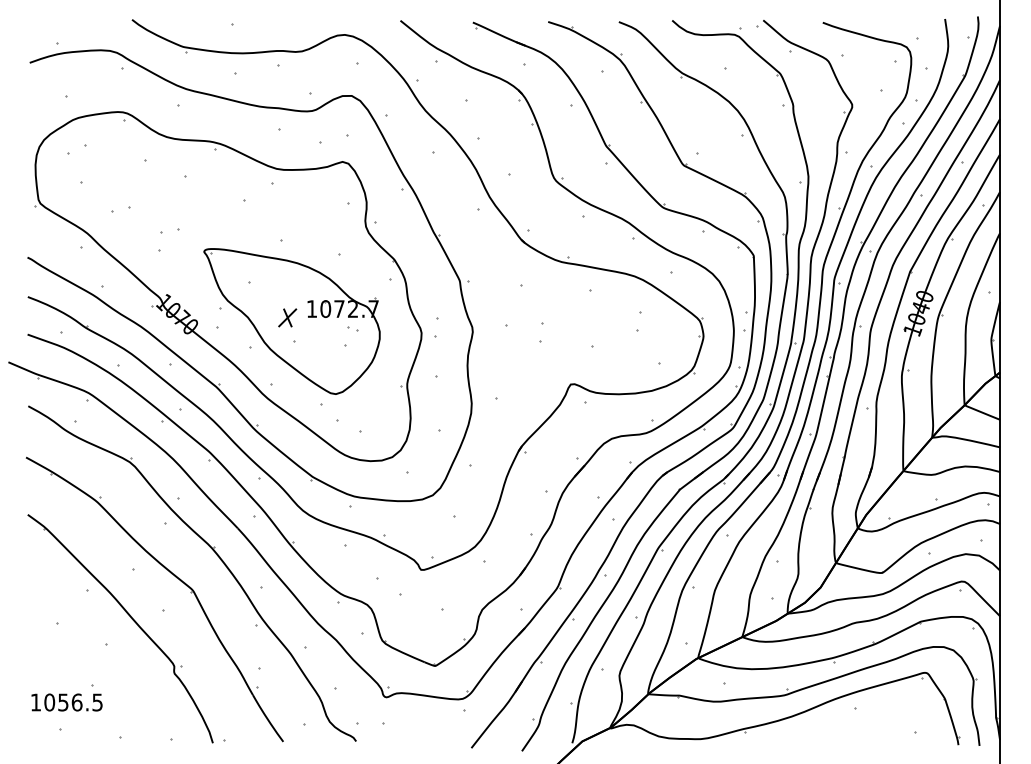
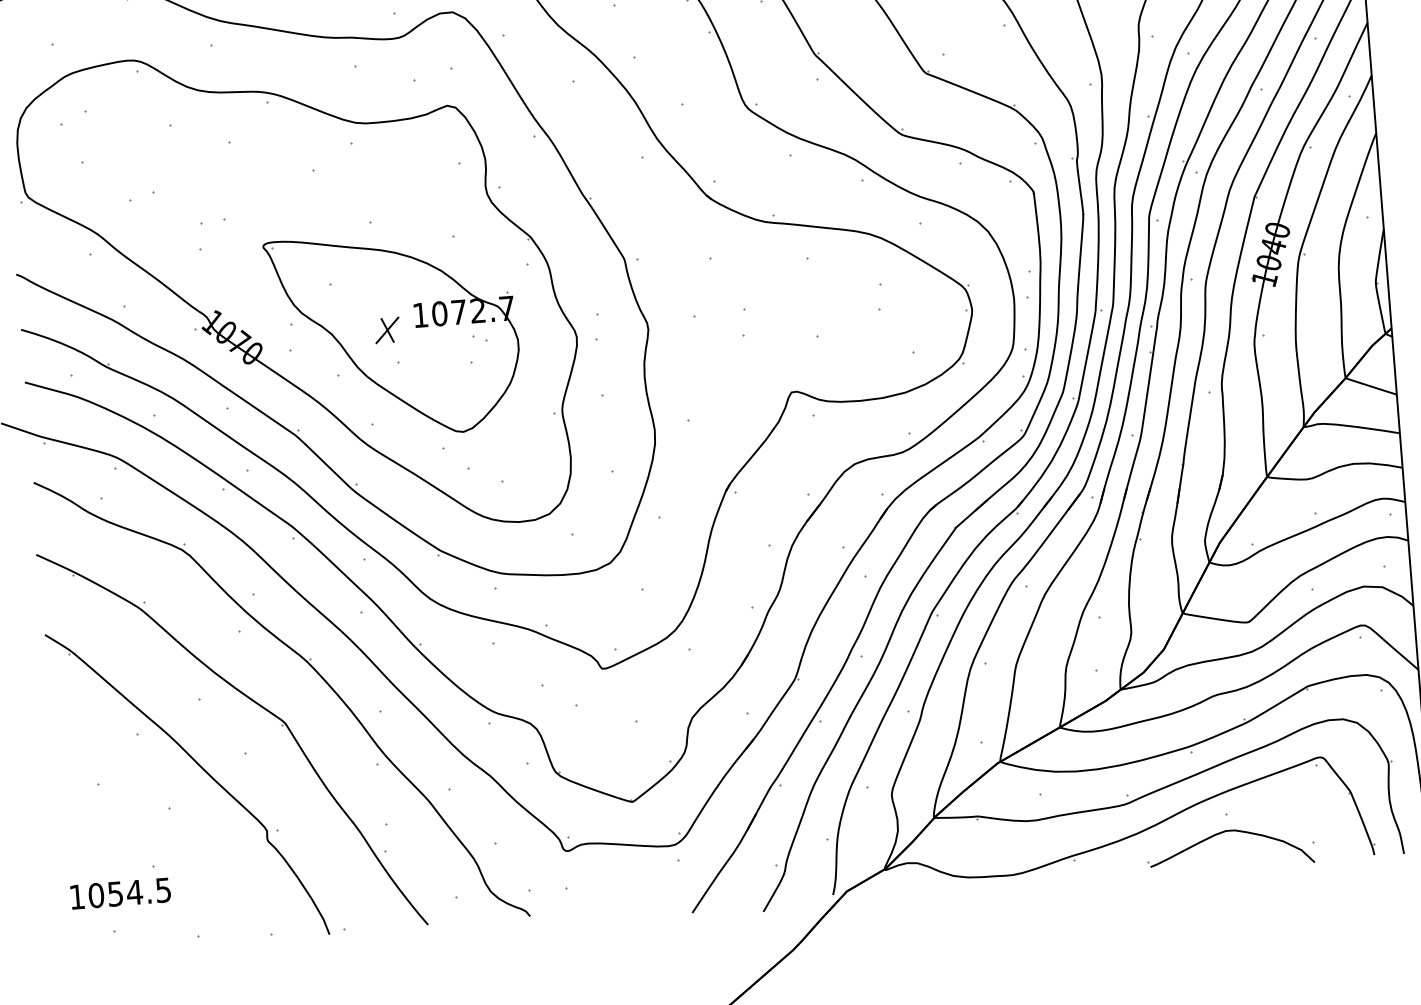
text: (76, 702) -> (133, 892), 1056.5 -> 1054.5
part: (852, 721) -> (1223, 833), added

